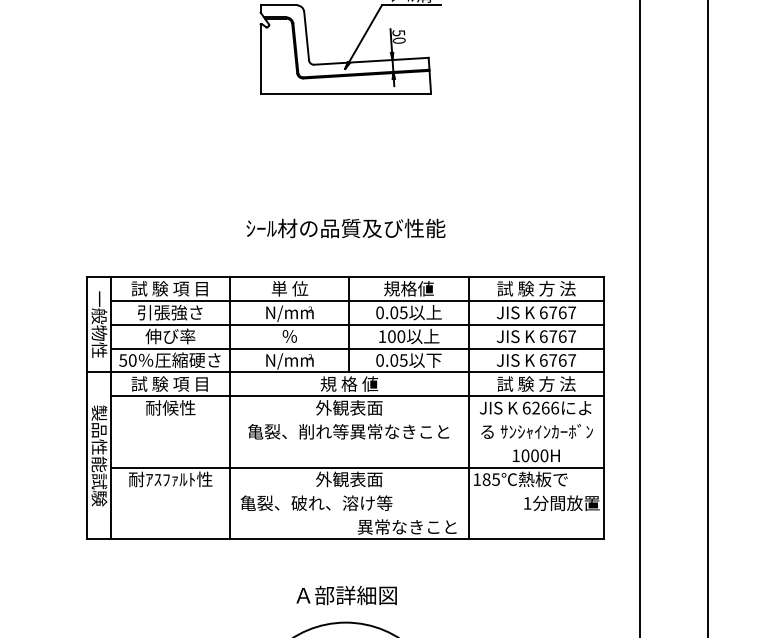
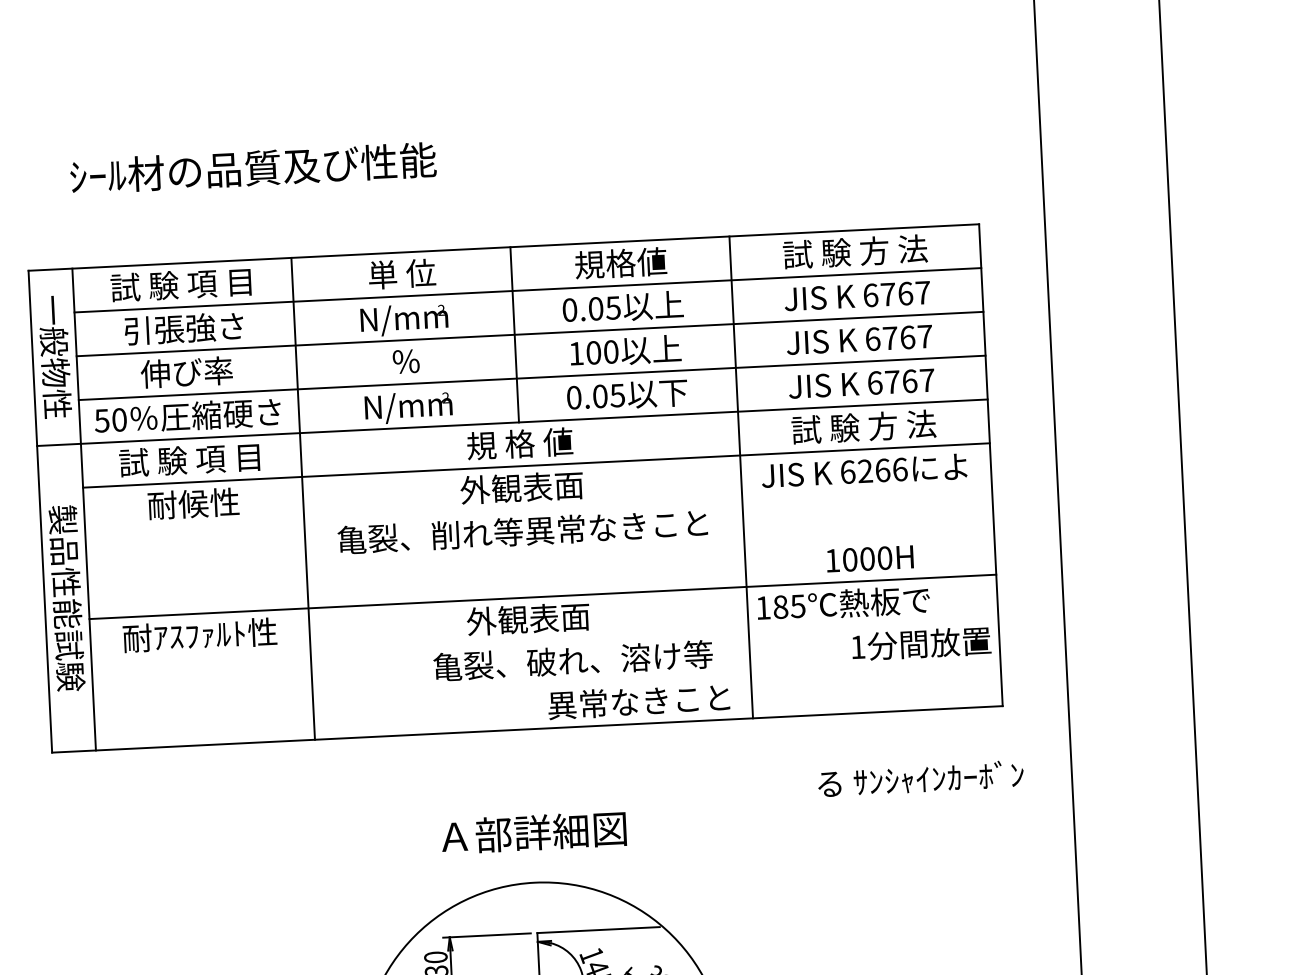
text: (345, 228) -> (252, 168), moved
text: (536, 431) -> (919, 778), moved
text: (316, 502) -> (573, 659), moved

